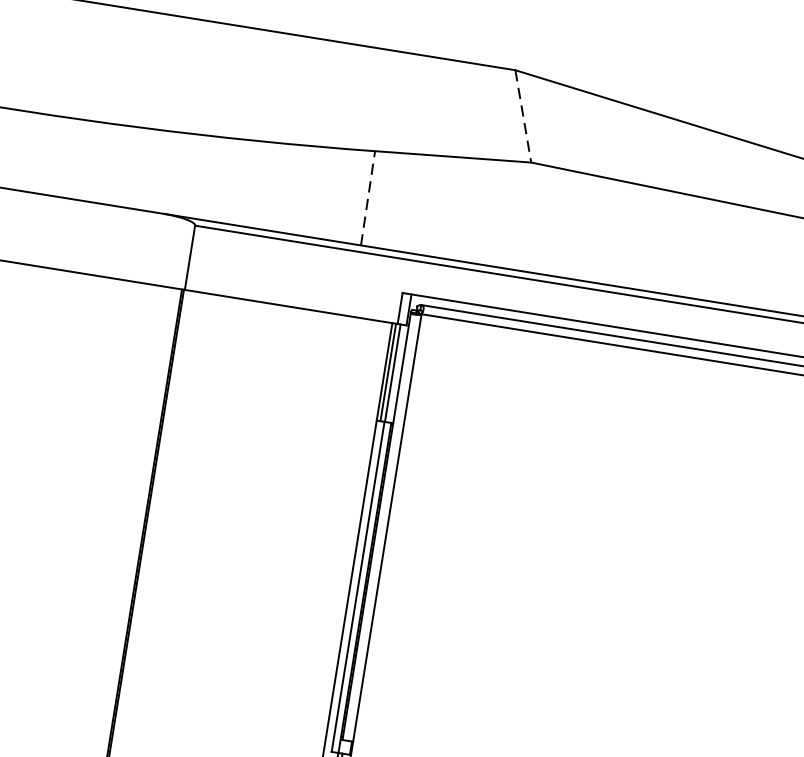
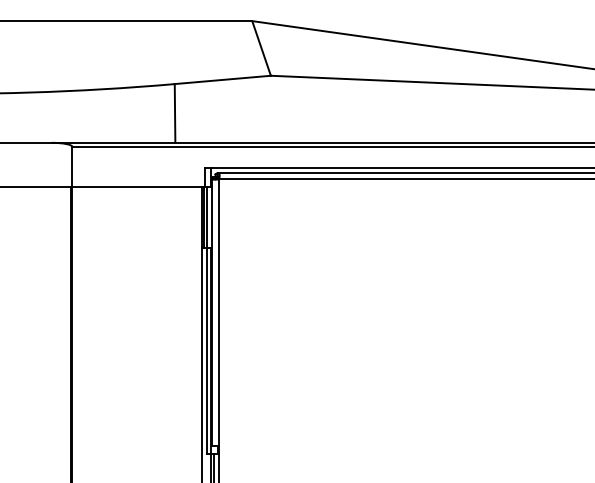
line: (523, 116) -> (261, 48), dashed -> solid
line: (369, 196) -> (175, 112), dashed -> solid

